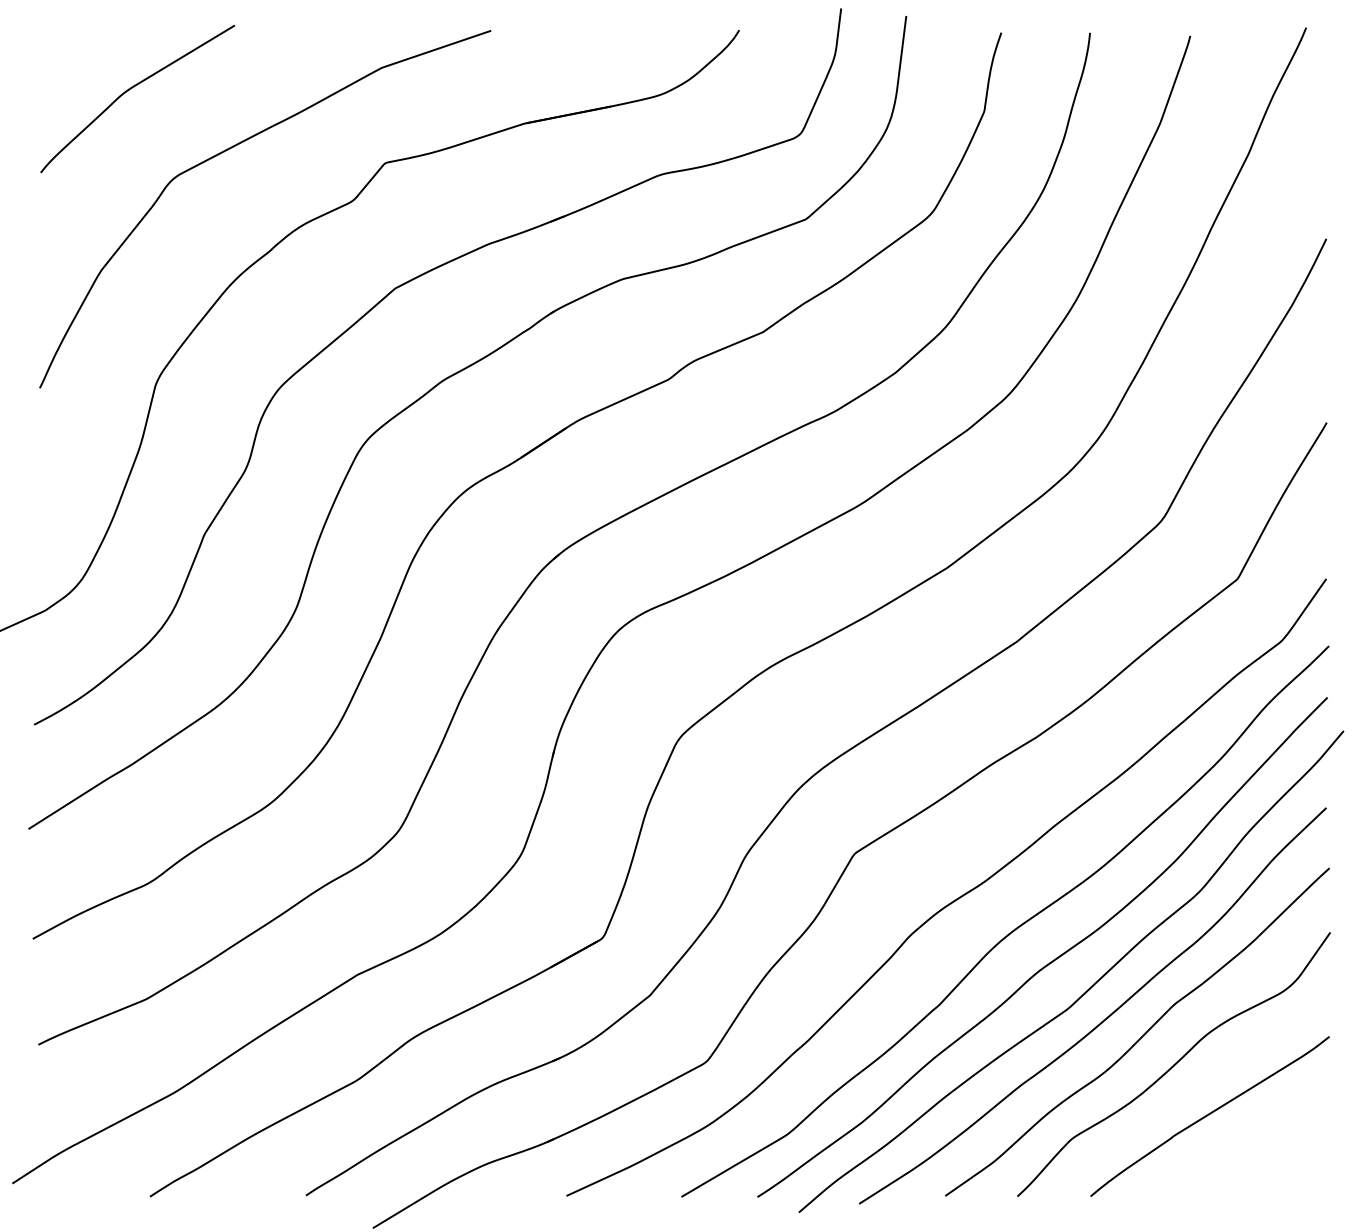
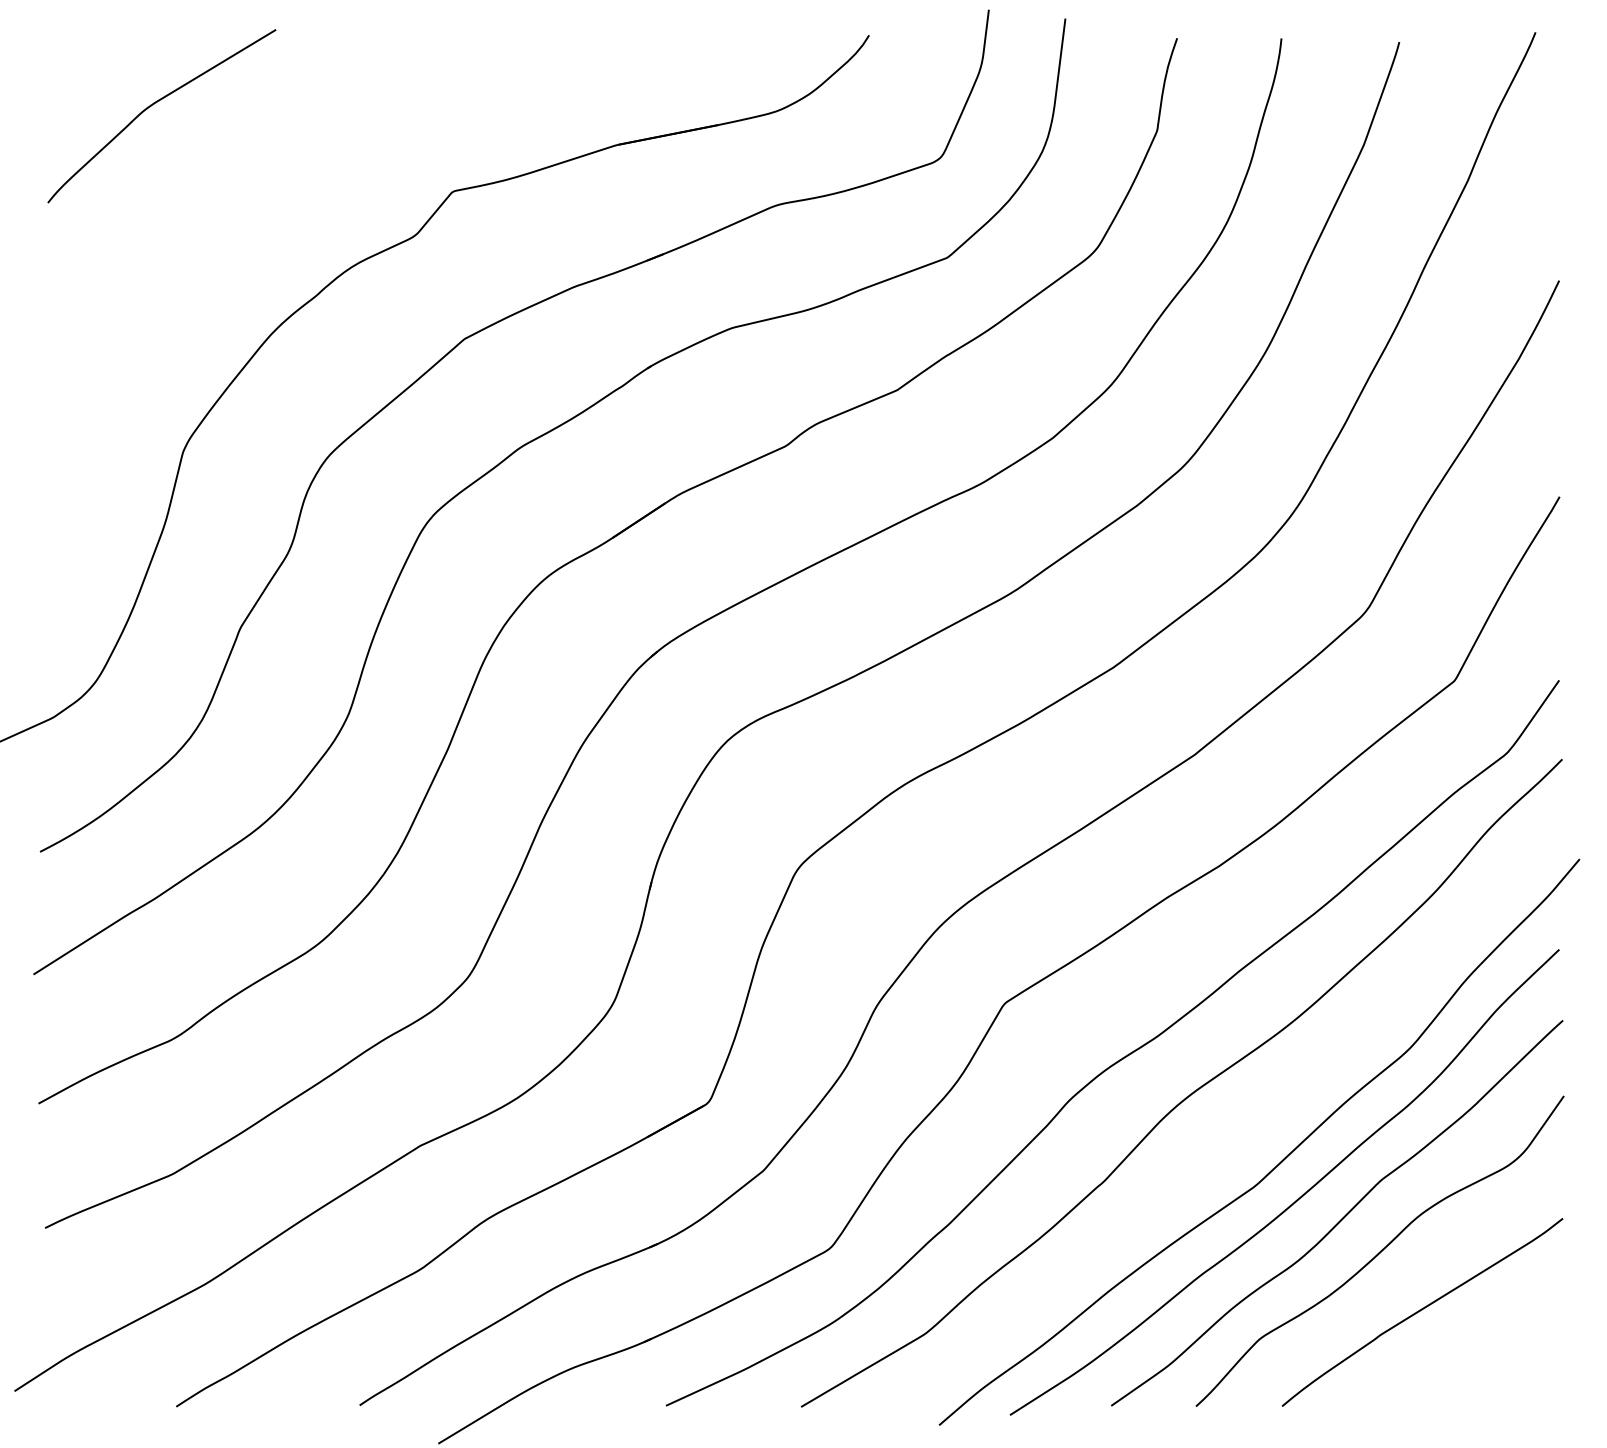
curve: (230, 149) -> (270, 175), removed
curve: (1050, 961) -> (1234, 1130), removed

